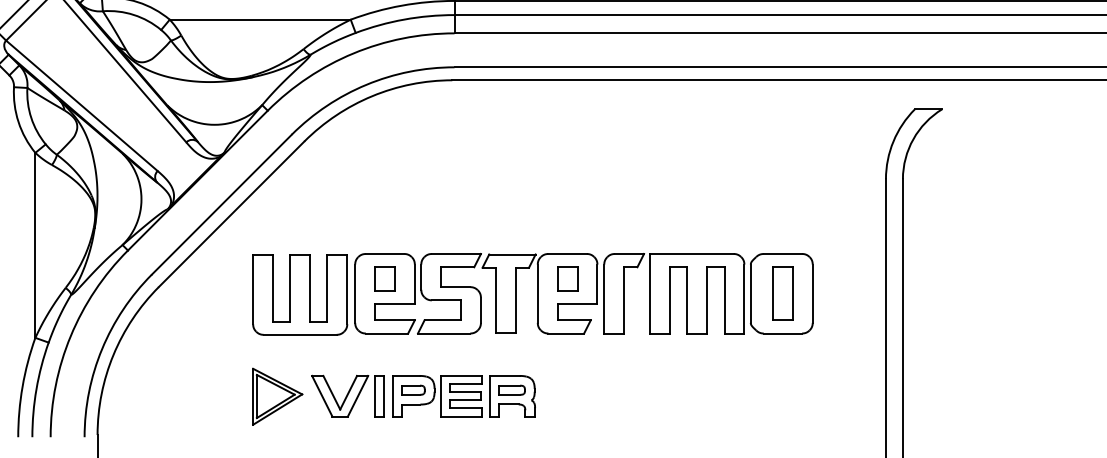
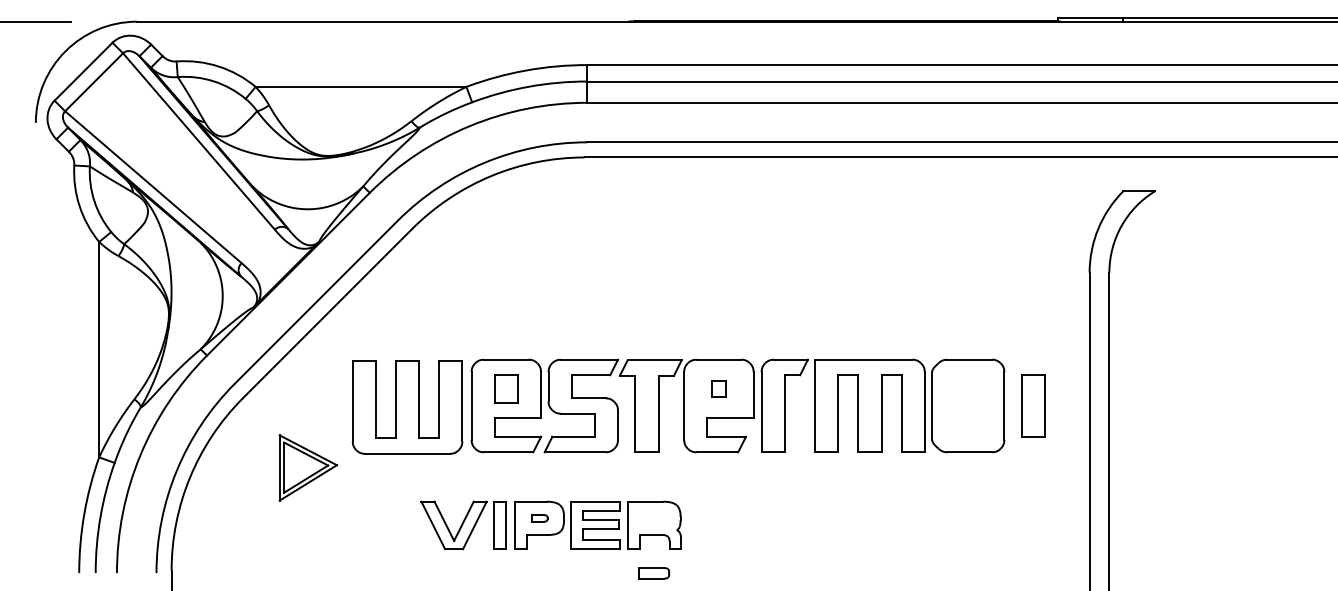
part: (567, 278) -> (718, 388), size x0.6
part: (782, 293) -> (1033, 405), moved
part: (413, 390) -> (539, 518), size x0.6
part: (512, 390) -> (654, 573), moved
part: (276, 396) -> (307, 467), moved

